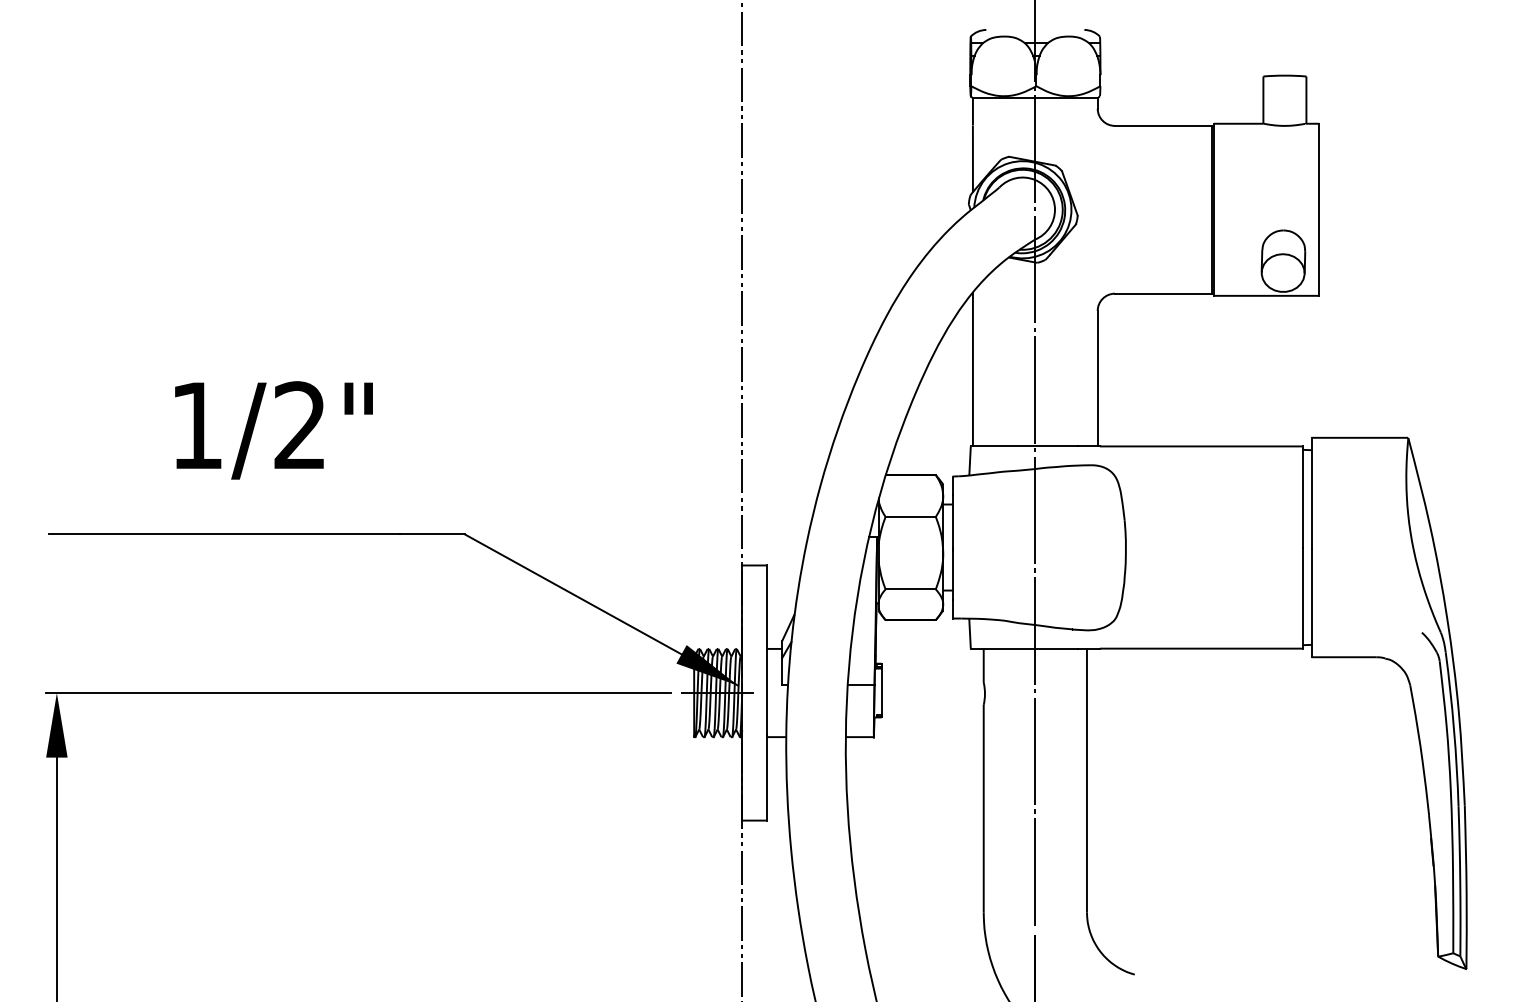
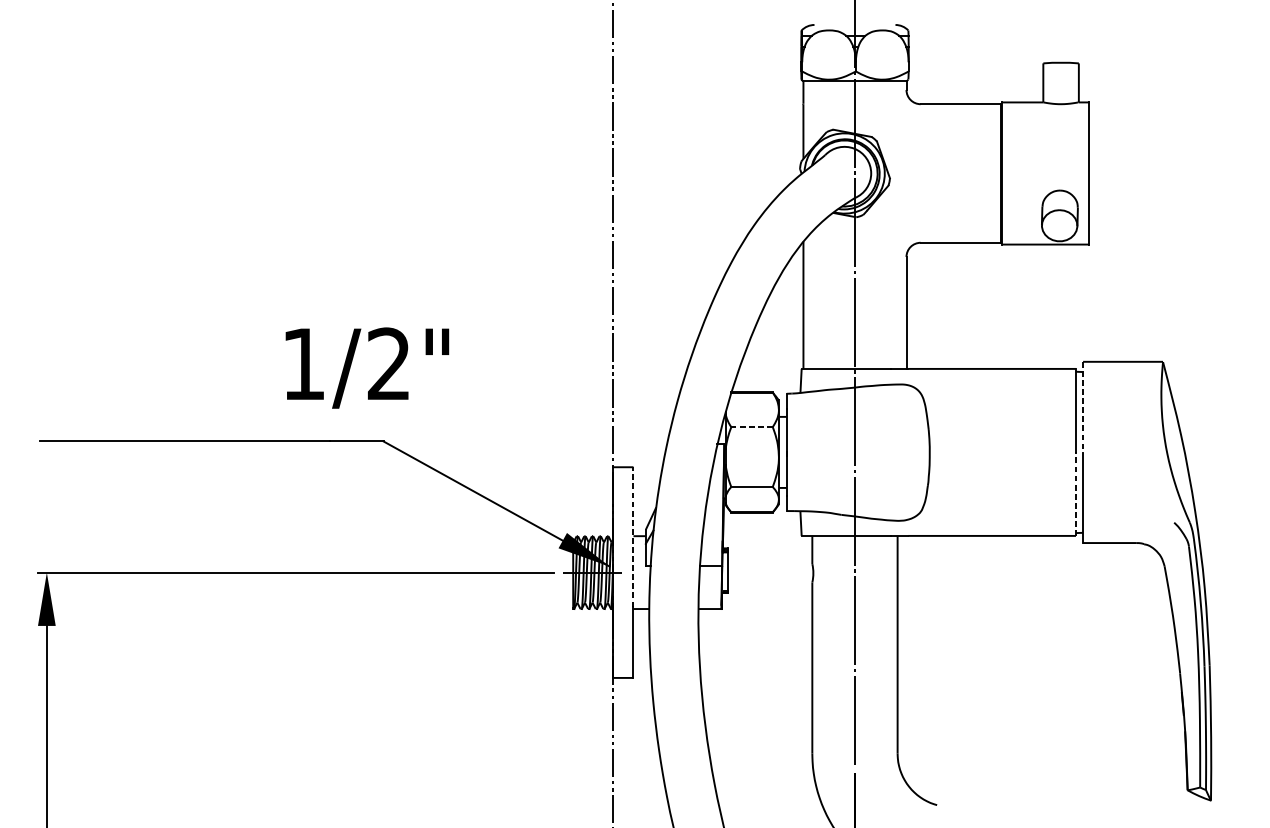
text: (273, 430) -> (366, 368), moved
line: (1311, 493) -> (1083, 407), solid -> dashed
line: (910, 516) -> (751, 426), solid -> dashed
line: (1302, 598) -> (1075, 494), solid -> dashed
line: (767, 650) -> (633, 537), solid -> dashed

